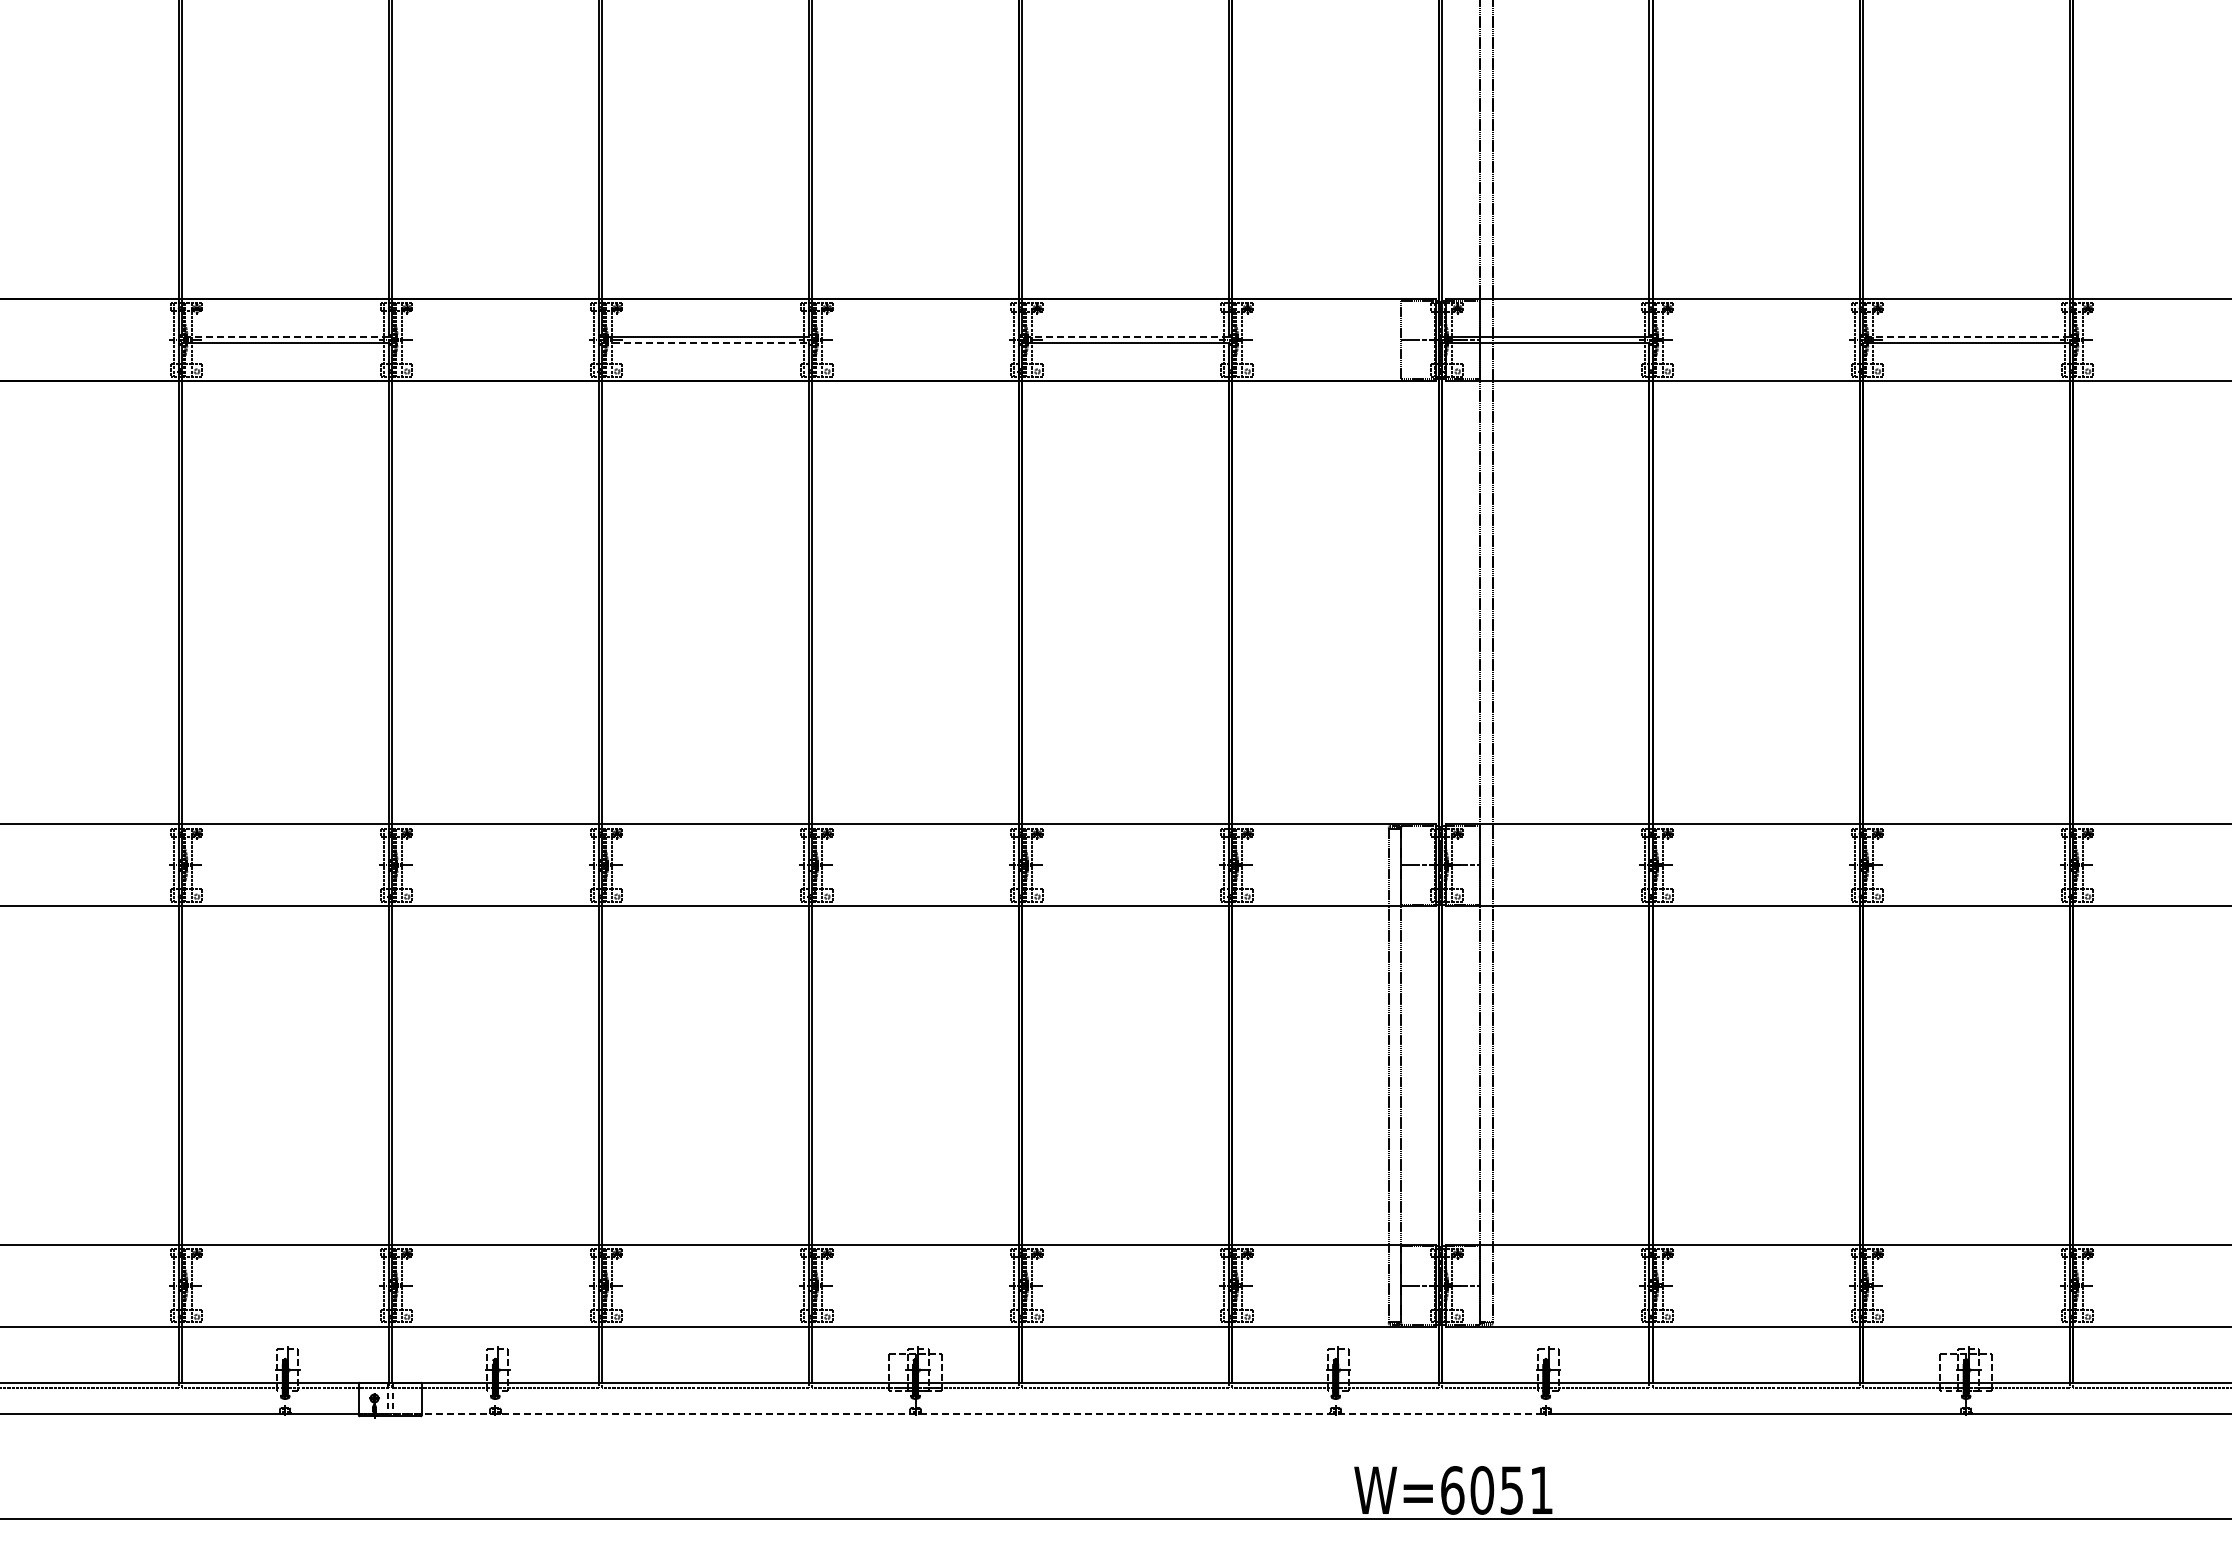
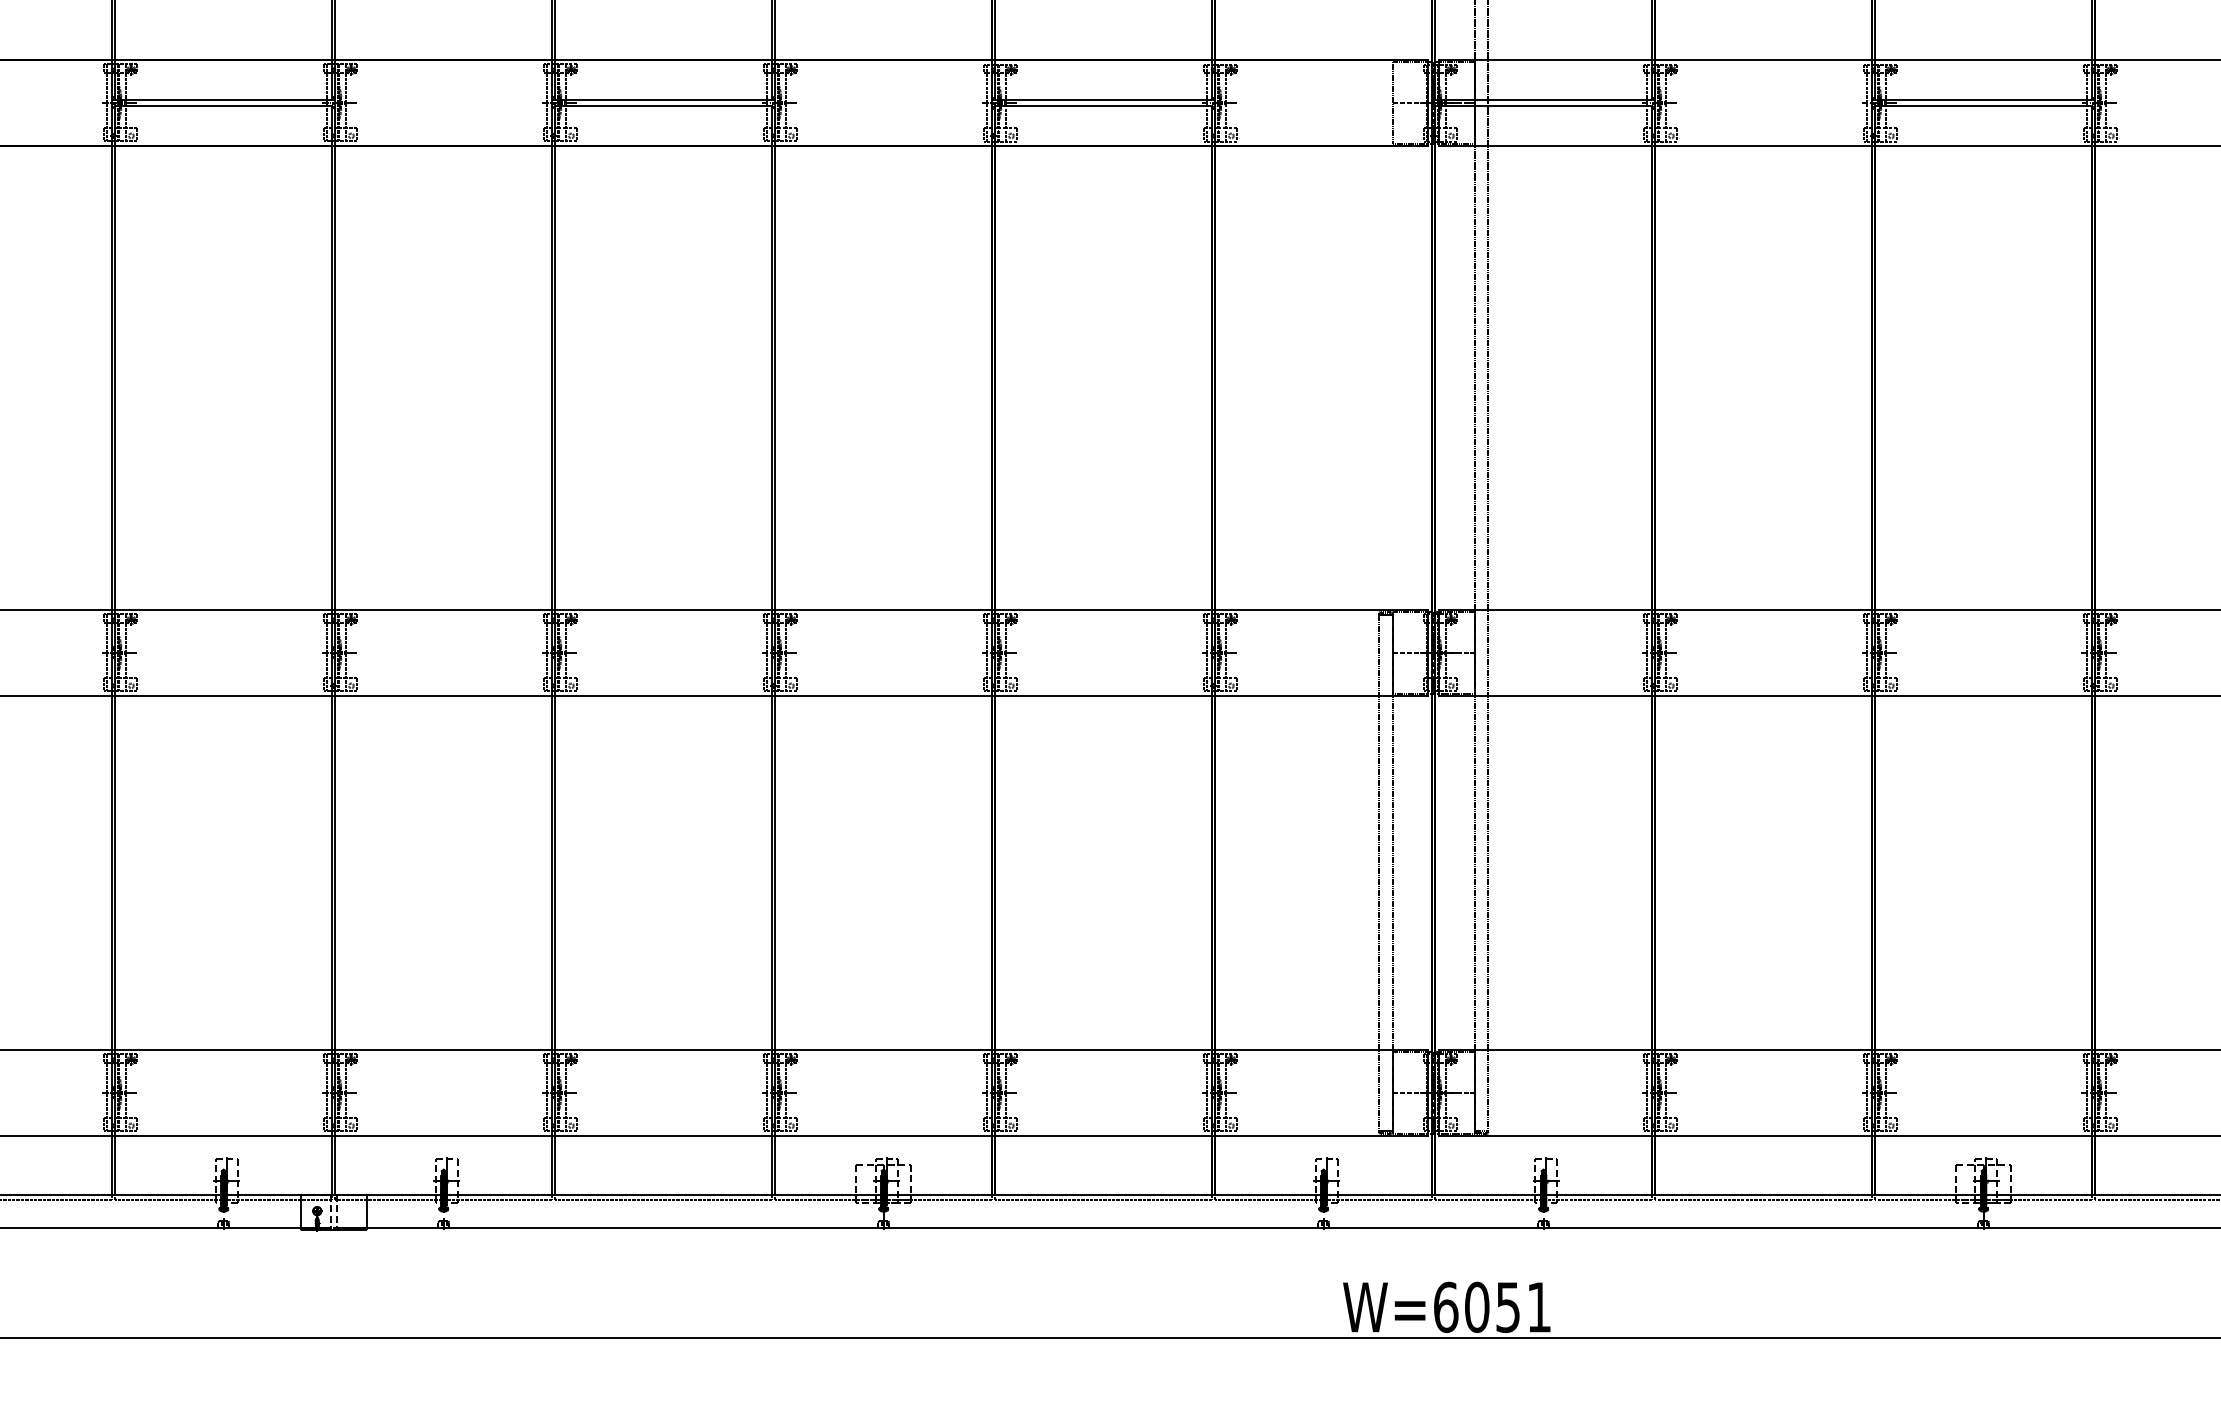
line: (284, 337) -> (223, 100), dashed -> solid
line: (1125, 337) -> (1103, 100), dashed -> solid
line: (1965, 337) -> (1983, 100), dashed -> solid
line: (705, 342) -> (663, 105), dashed -> solid
line: (967, 1414) -> (938, 1227), dashed -> solid

